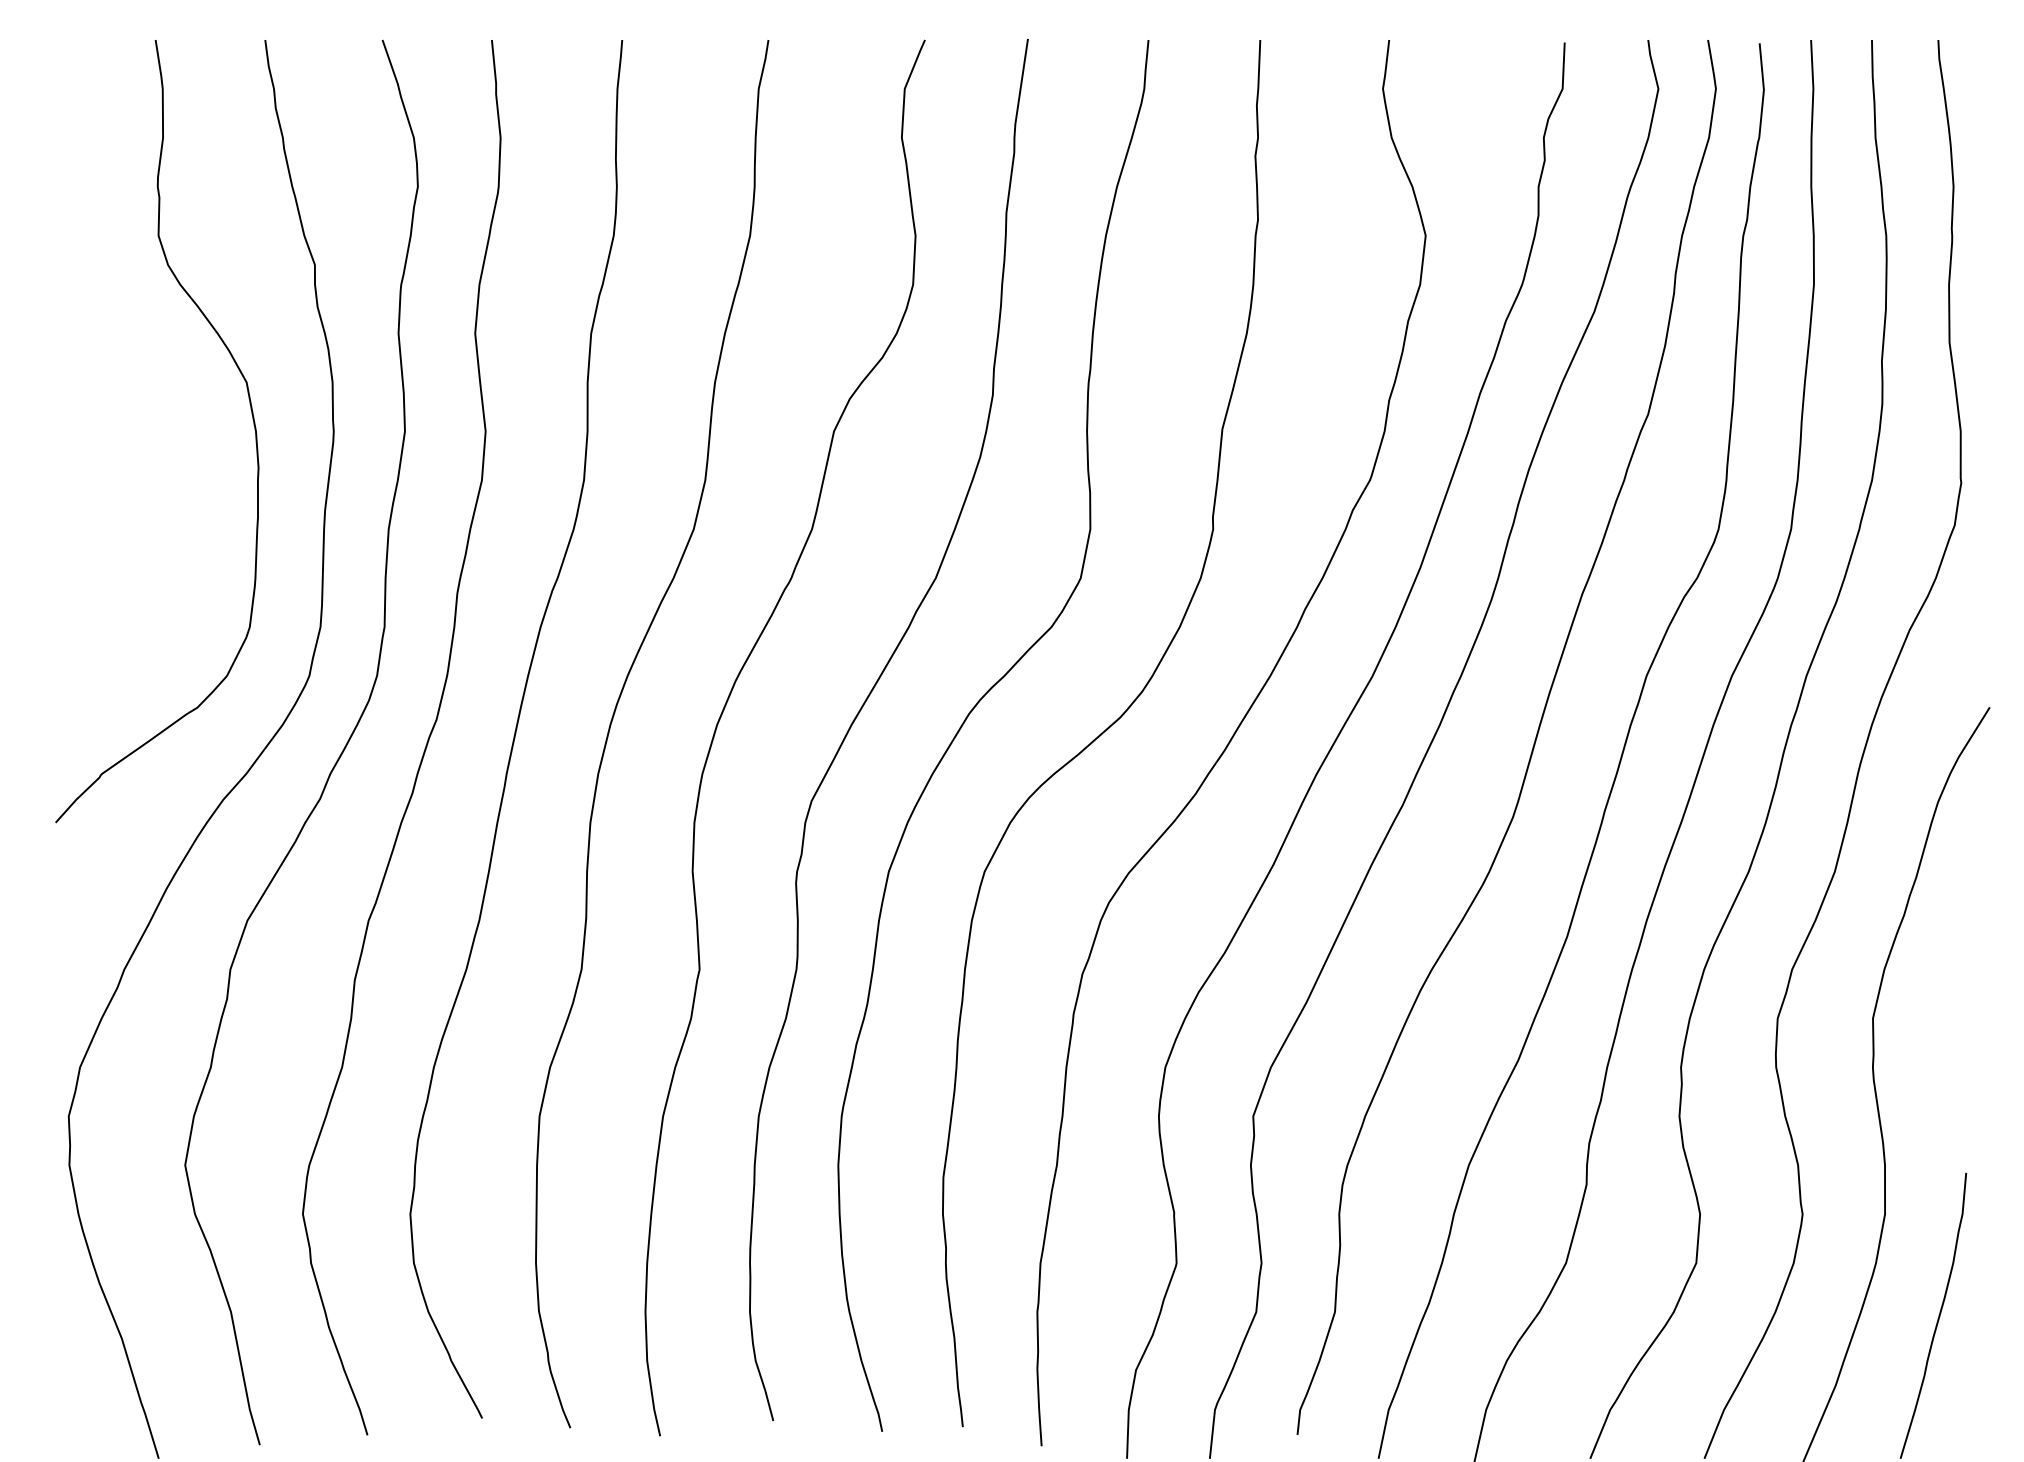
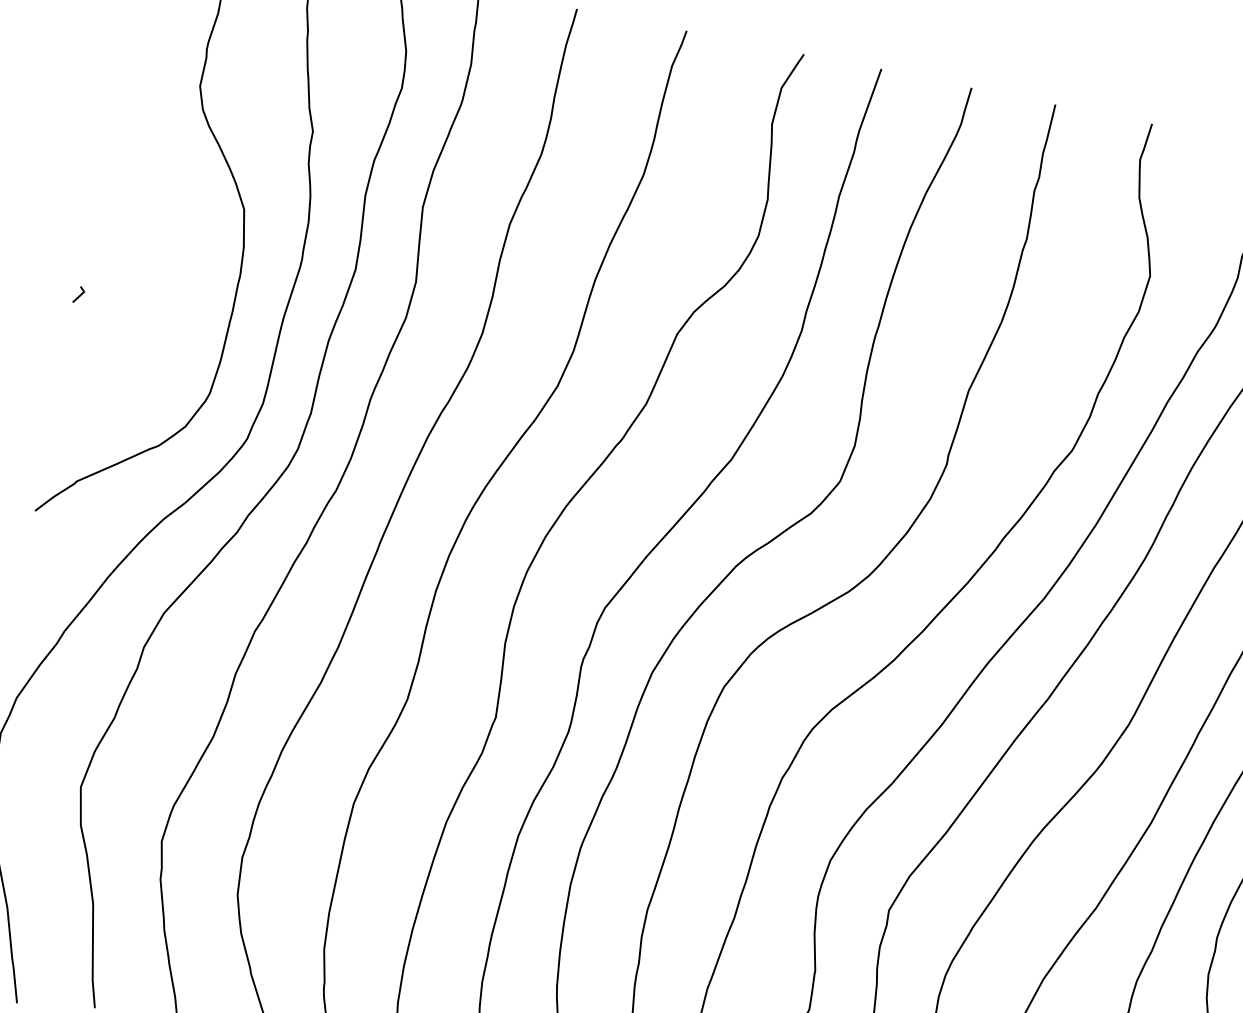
line: (57, 534) -> (79, 295), added

